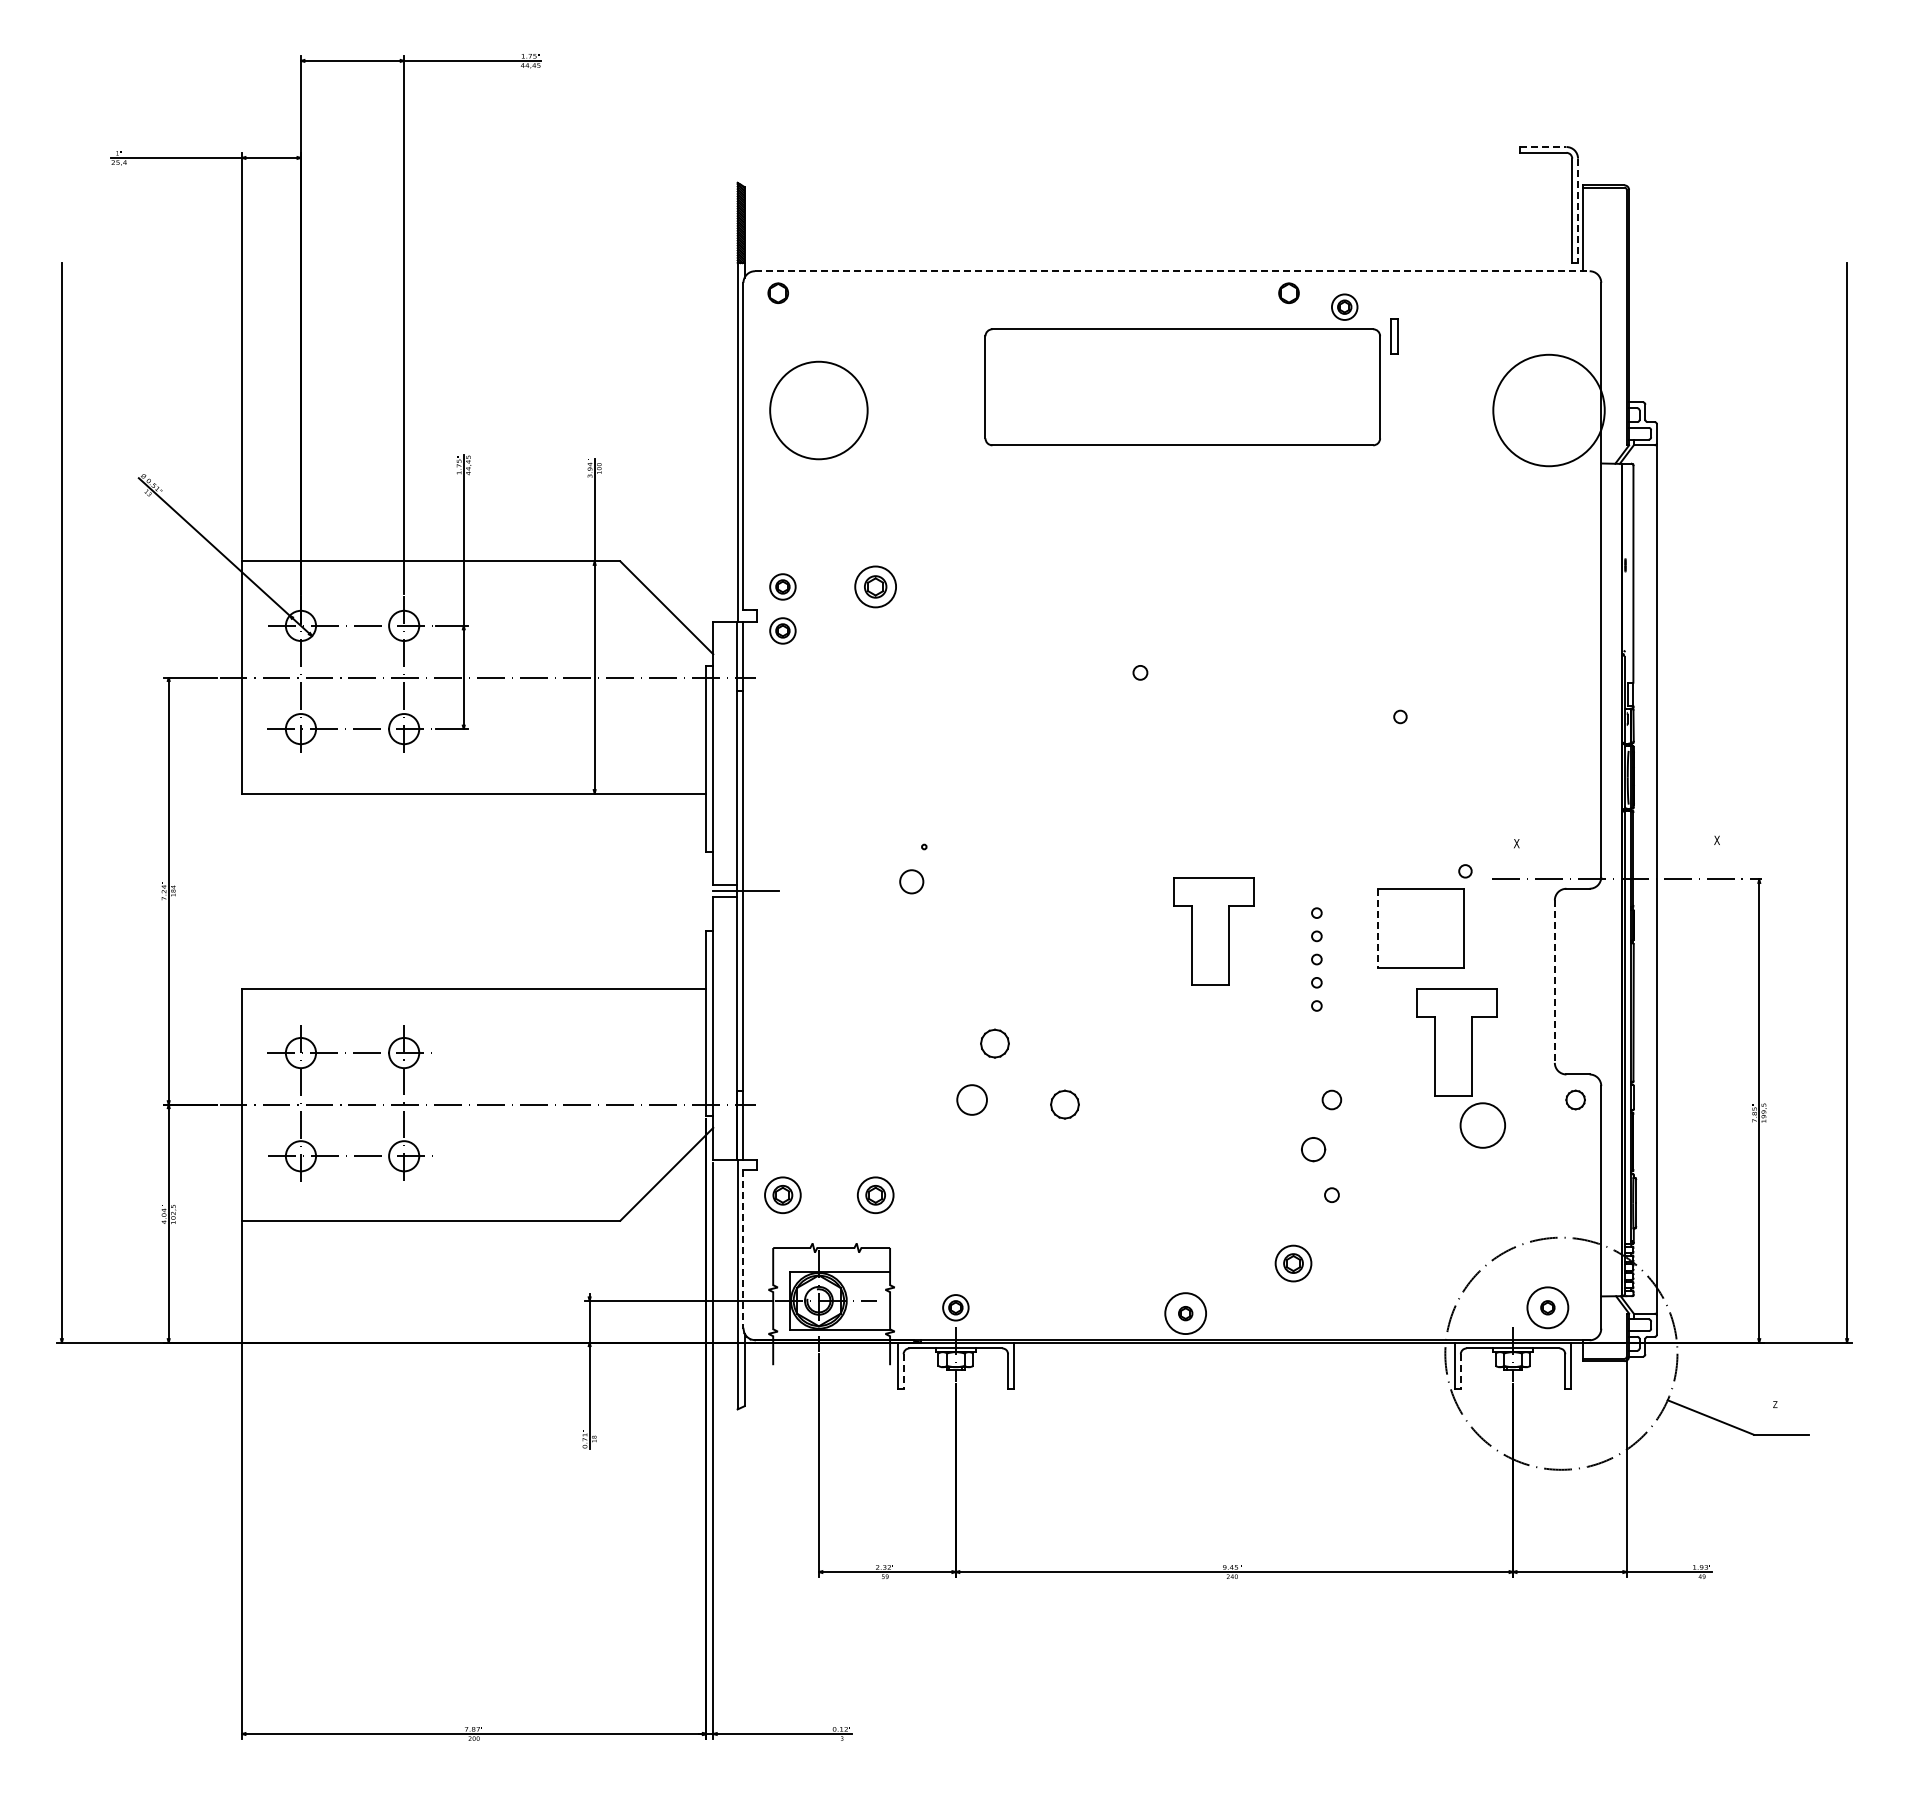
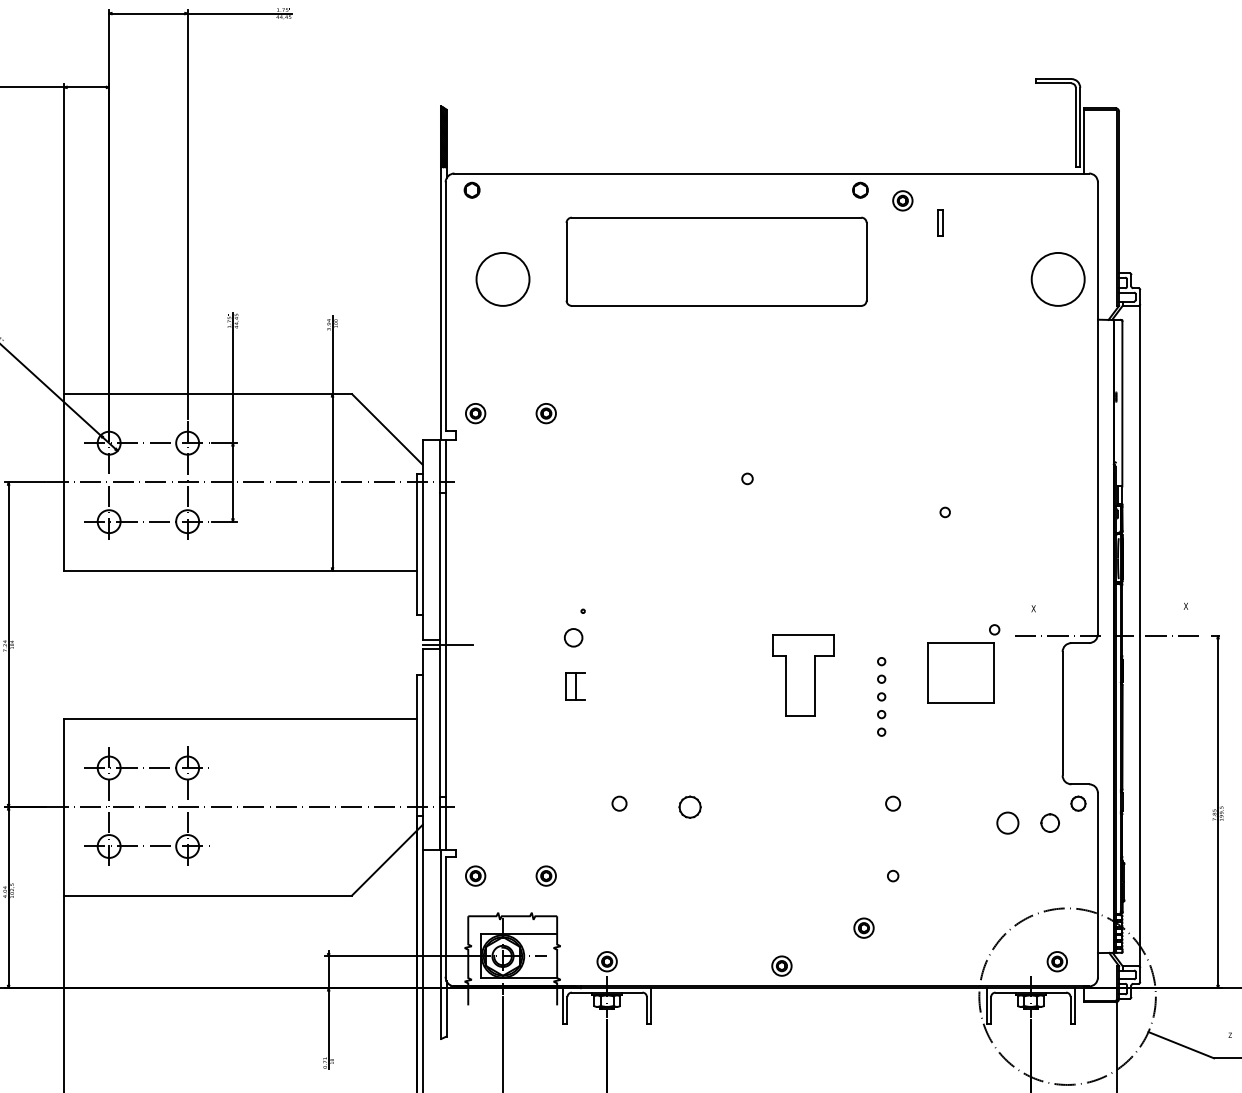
line: (1543, 147) -> (1054, 79), dashed -> solid
line: (1578, 211) -> (1080, 128), dashed -> solid
line: (1172, 271) -> (771, 173), dashed -> solid
part: (1182, 387) -> (716, 261), moved
circle: (818, 410) -> (502, 279), size x0.71
circle: (1548, 410) -> (1057, 279), size x0.62
part: (875, 586) -> (546, 413), size x0.62
part: (782, 630) -> (475, 446), removed
line: (1378, 928) -> (928, 673), dashed -> solid
part: (913, 945) -> (574, 686), added
line: (1554, 982) -> (1062, 714), dashed -> solid
part: (1456, 1042) -> (987, 759), removed
part: (994, 1043) -> (636, 760), removed
circle: (971, 1099) -> (619, 803), size x0.62
circle: (1482, 1125) -> (1007, 823), size x0.62
circle: (1313, 1149) -> (1050, 823), moved
part: (782, 1194) -> (475, 875), size x0.71
part: (875, 1194) -> (546, 875), size x0.71
line: (743, 1249) -> (445, 917), dashed -> solid
part: (1293, 1263) -> (863, 928), size x0.71
circle: (1547, 1307) -> (1057, 961), size x0.62
circle: (1185, 1313) -> (781, 966), size x0.62
line: (903, 1372) -> (567, 1010), dashed -> solid
line: (1460, 1372) -> (990, 1010), dashed -> solid

